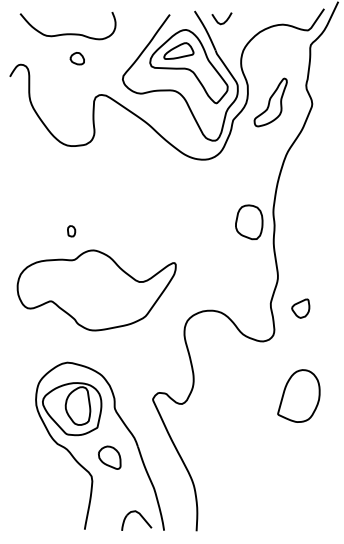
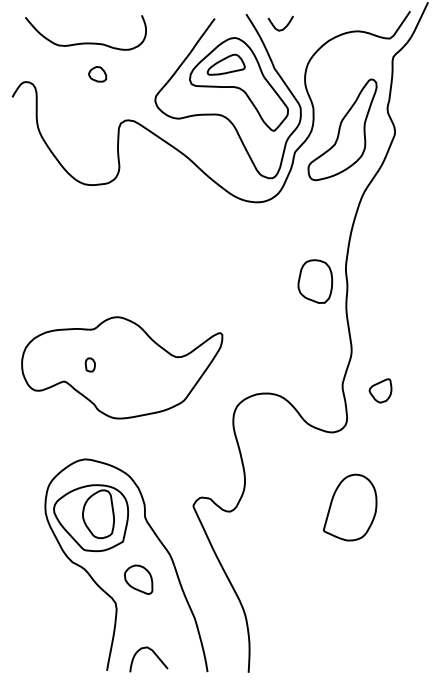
part: (270, 102) -> (342, 129), size x1.67
part: (70, 230) -> (89, 364), moved
part: (299, 395) -> (350, 507), moved
part: (140, 516) -> (153, 653), moved

